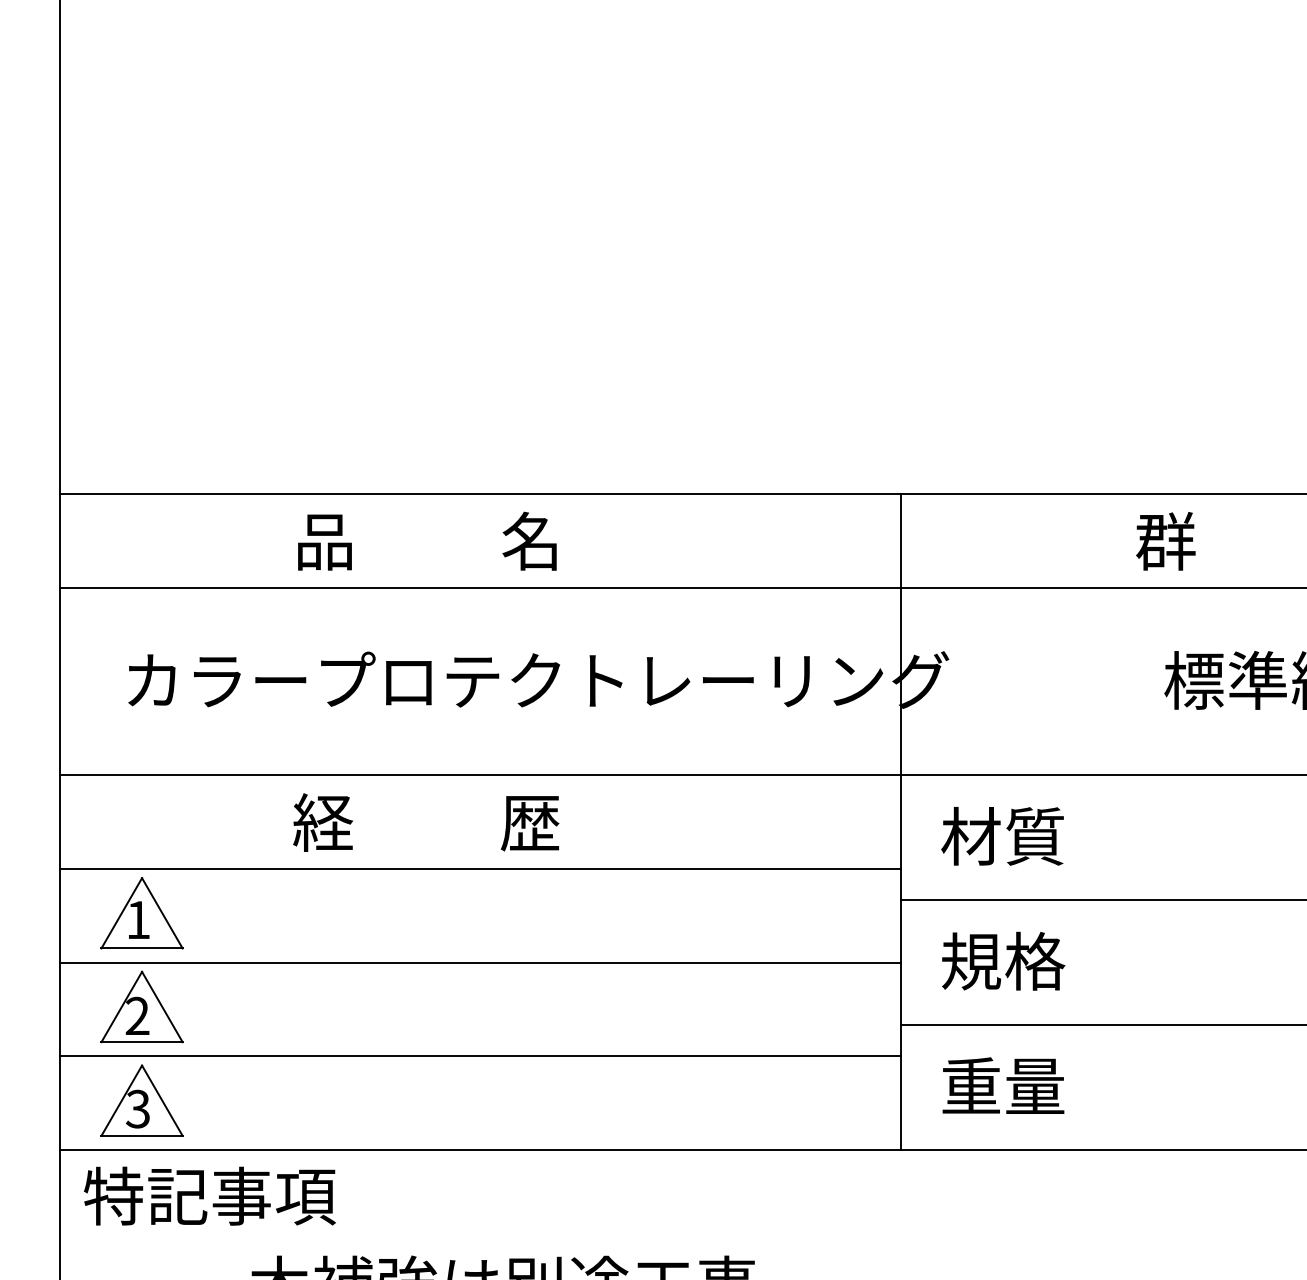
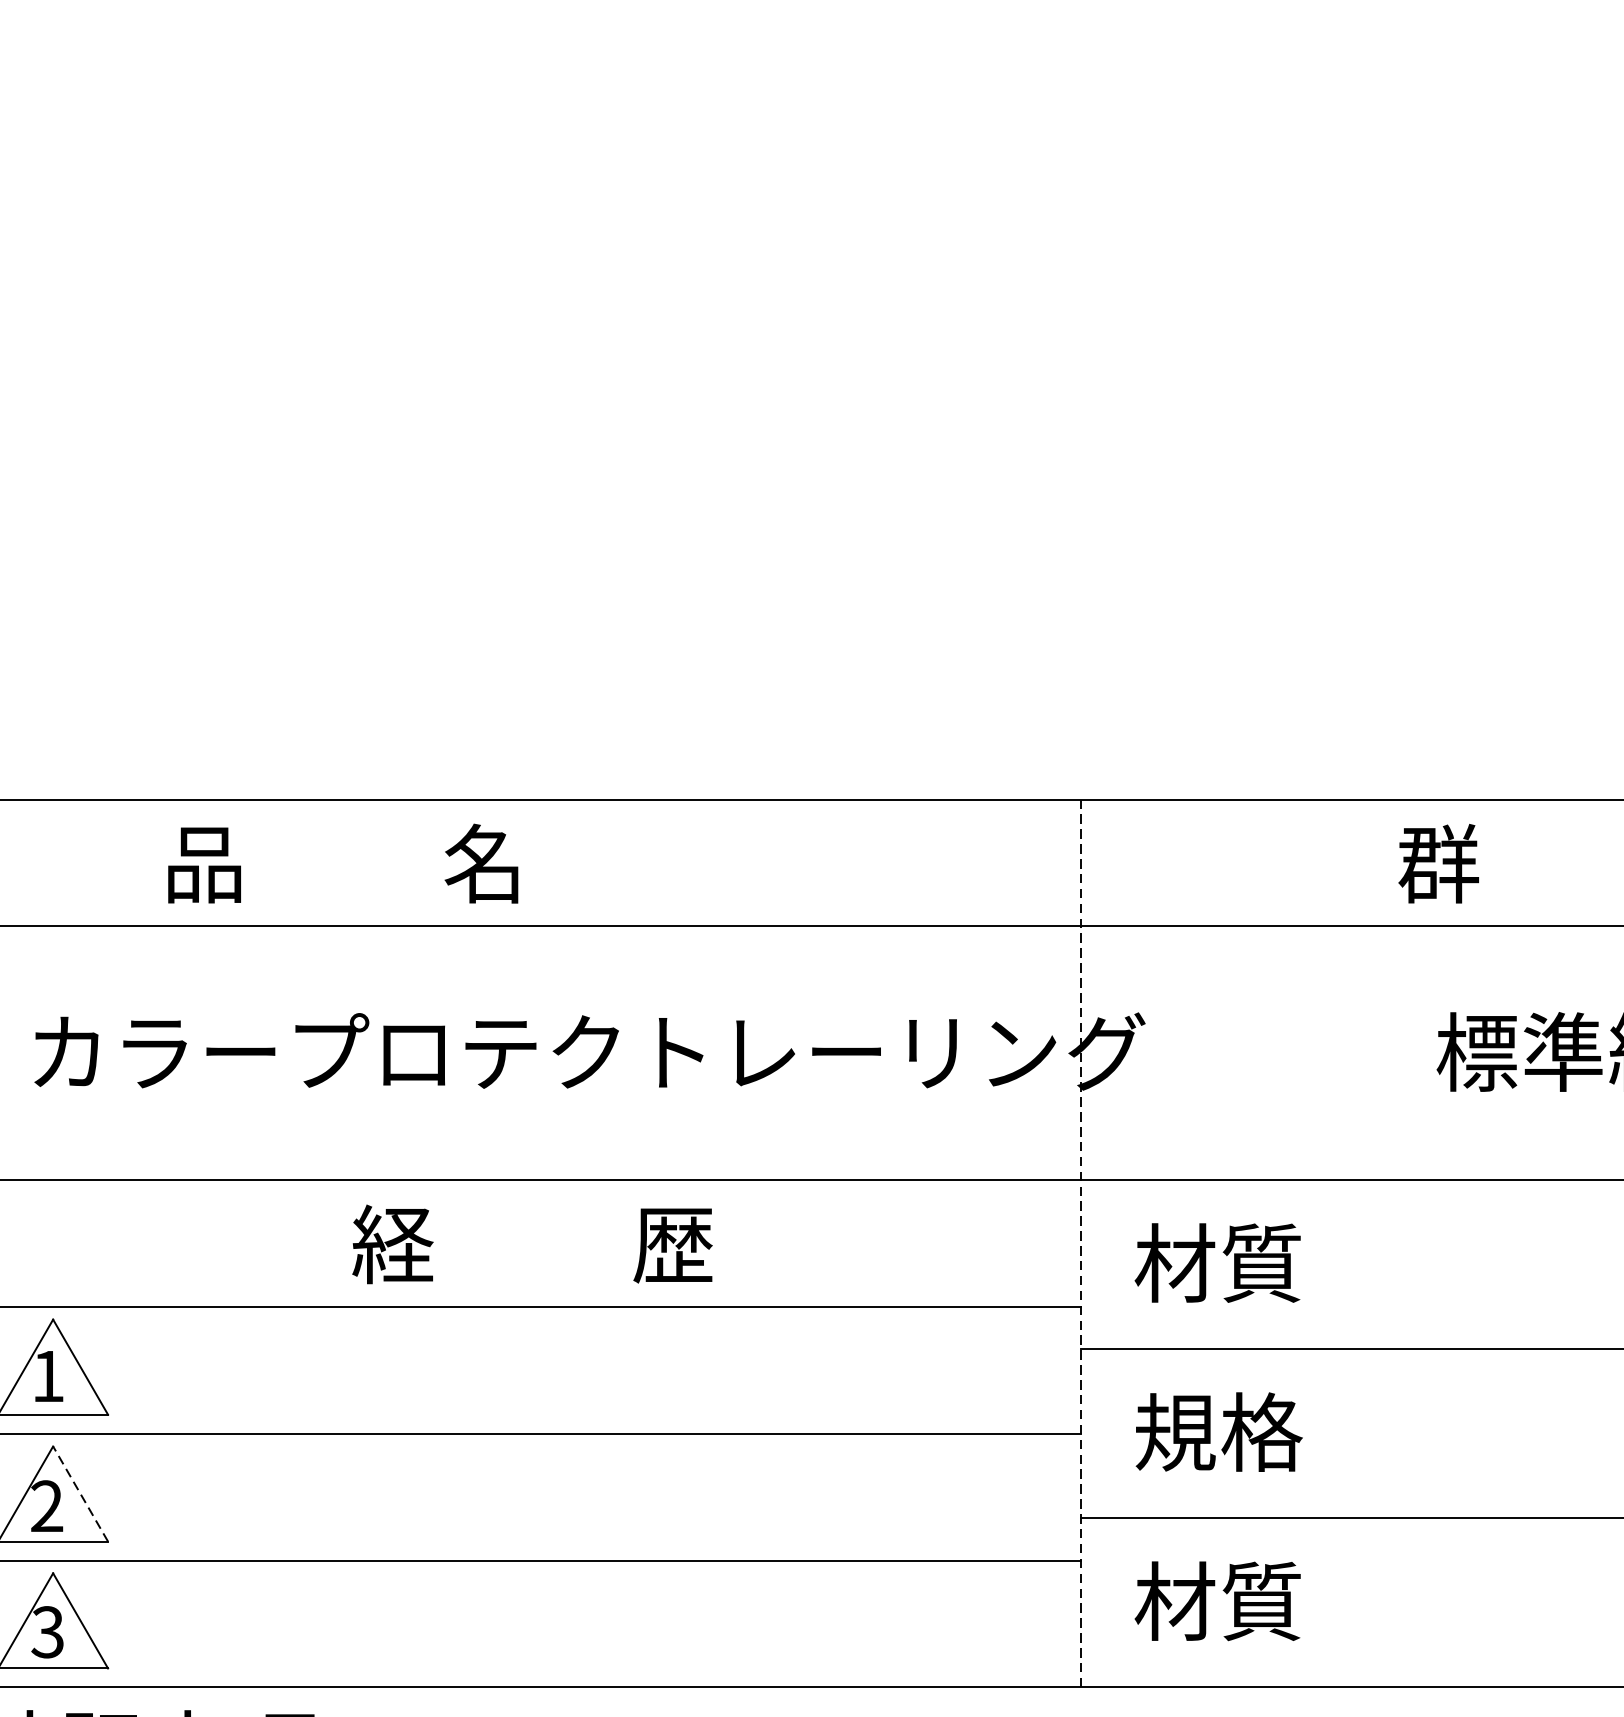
text: (427, 540) -> (343, 862), moved
text: (426, 822) -> (532, 1244), moved
line: (901, 822) -> (1080, 1244), solid -> dashed
line: (162, 1007) -> (80, 1494), solid -> dashed
text: (1002, 1085) -> (1217, 1600), 重量 -> 材質

